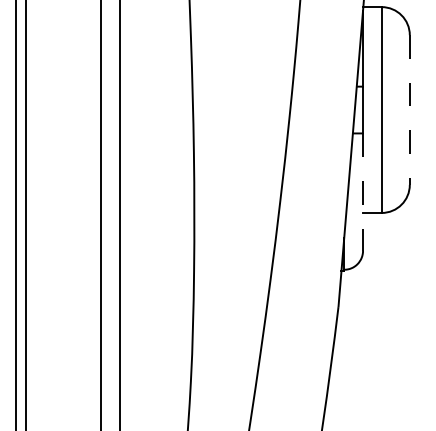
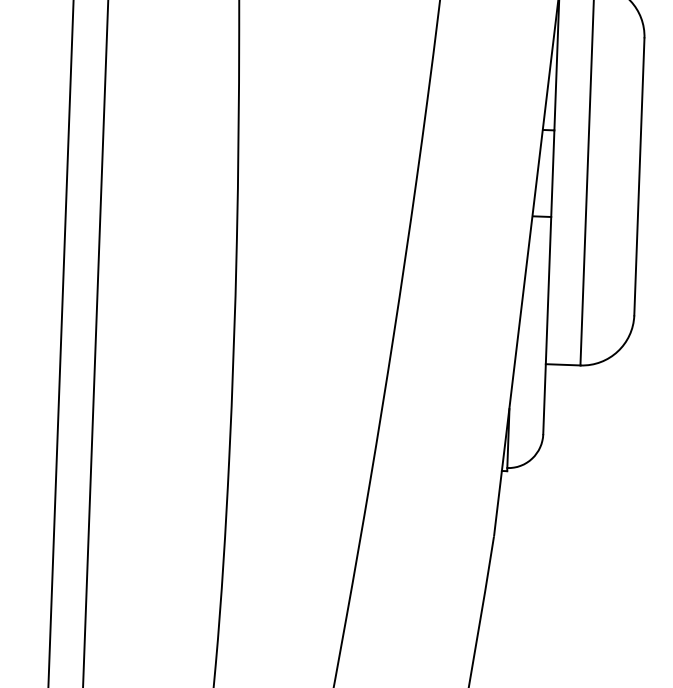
line: (409, 110) -> (638, 177), dashed -> solid
line: (363, 192) -> (548, 326), dashed -> solid

